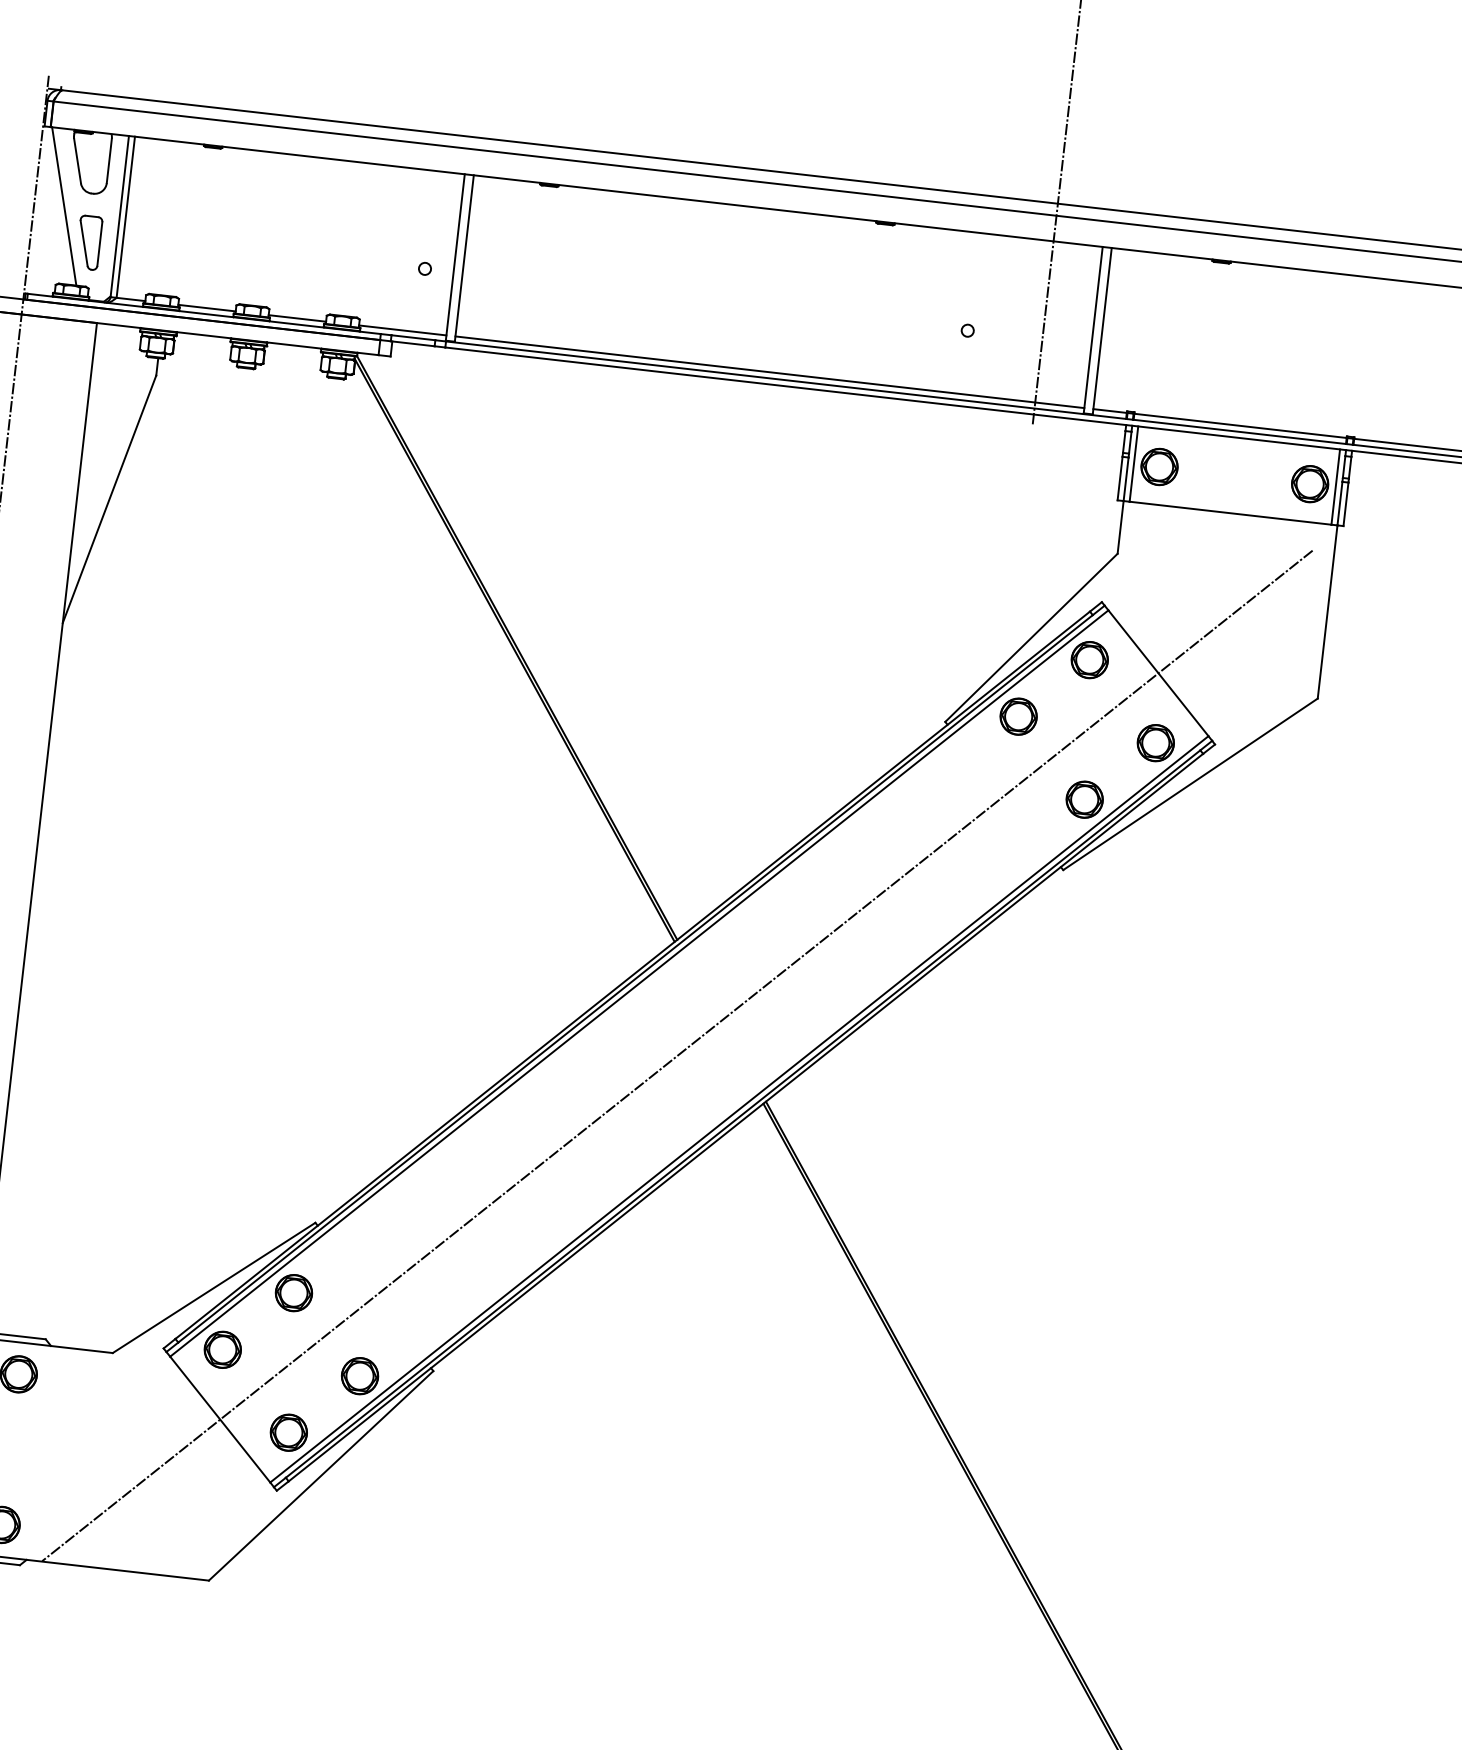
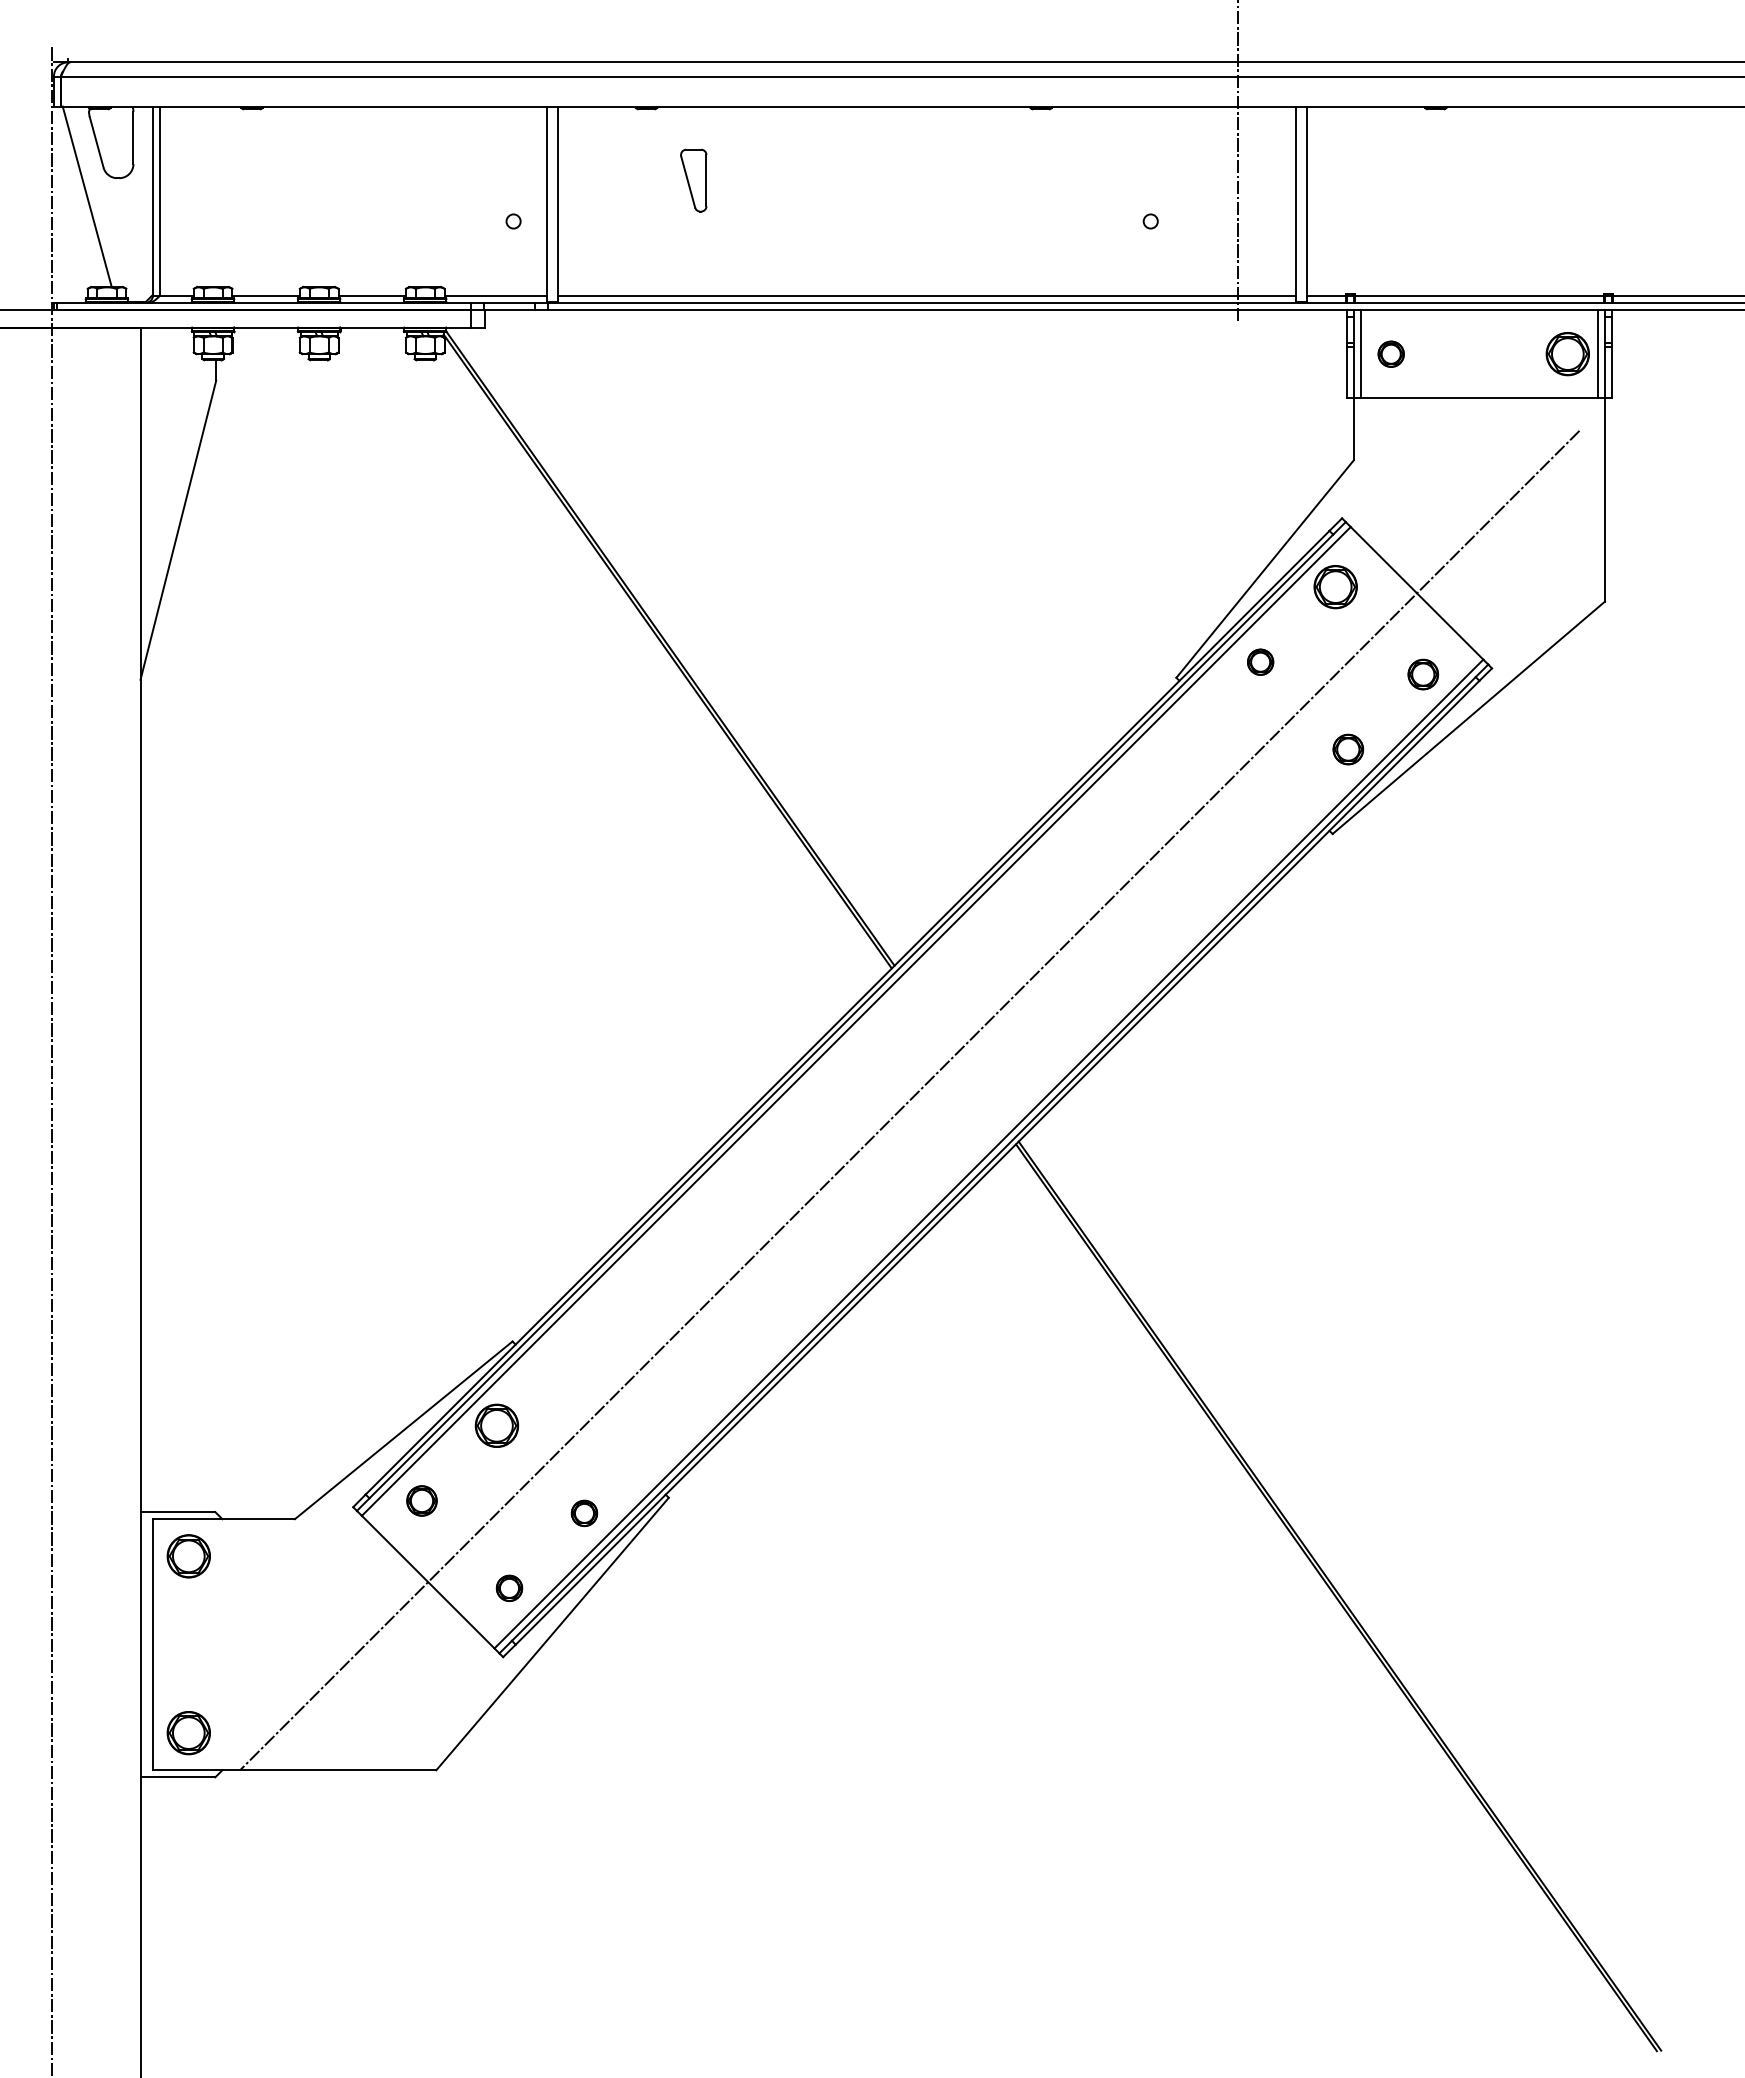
part: (88, 242) -> (693, 180), moved
part: (1159, 467) -> (1391, 354), size x0.6
part: (1018, 717) -> (1260, 662), size x0.6
part: (1156, 743) -> (1423, 674), size x0.7
part: (1084, 799) -> (1348, 749), size x0.7
part: (222, 1349) -> (421, 1500), size x0.7
part: (360, 1376) -> (584, 1513), size x0.6
part: (288, 1432) -> (509, 1588), size x0.6

